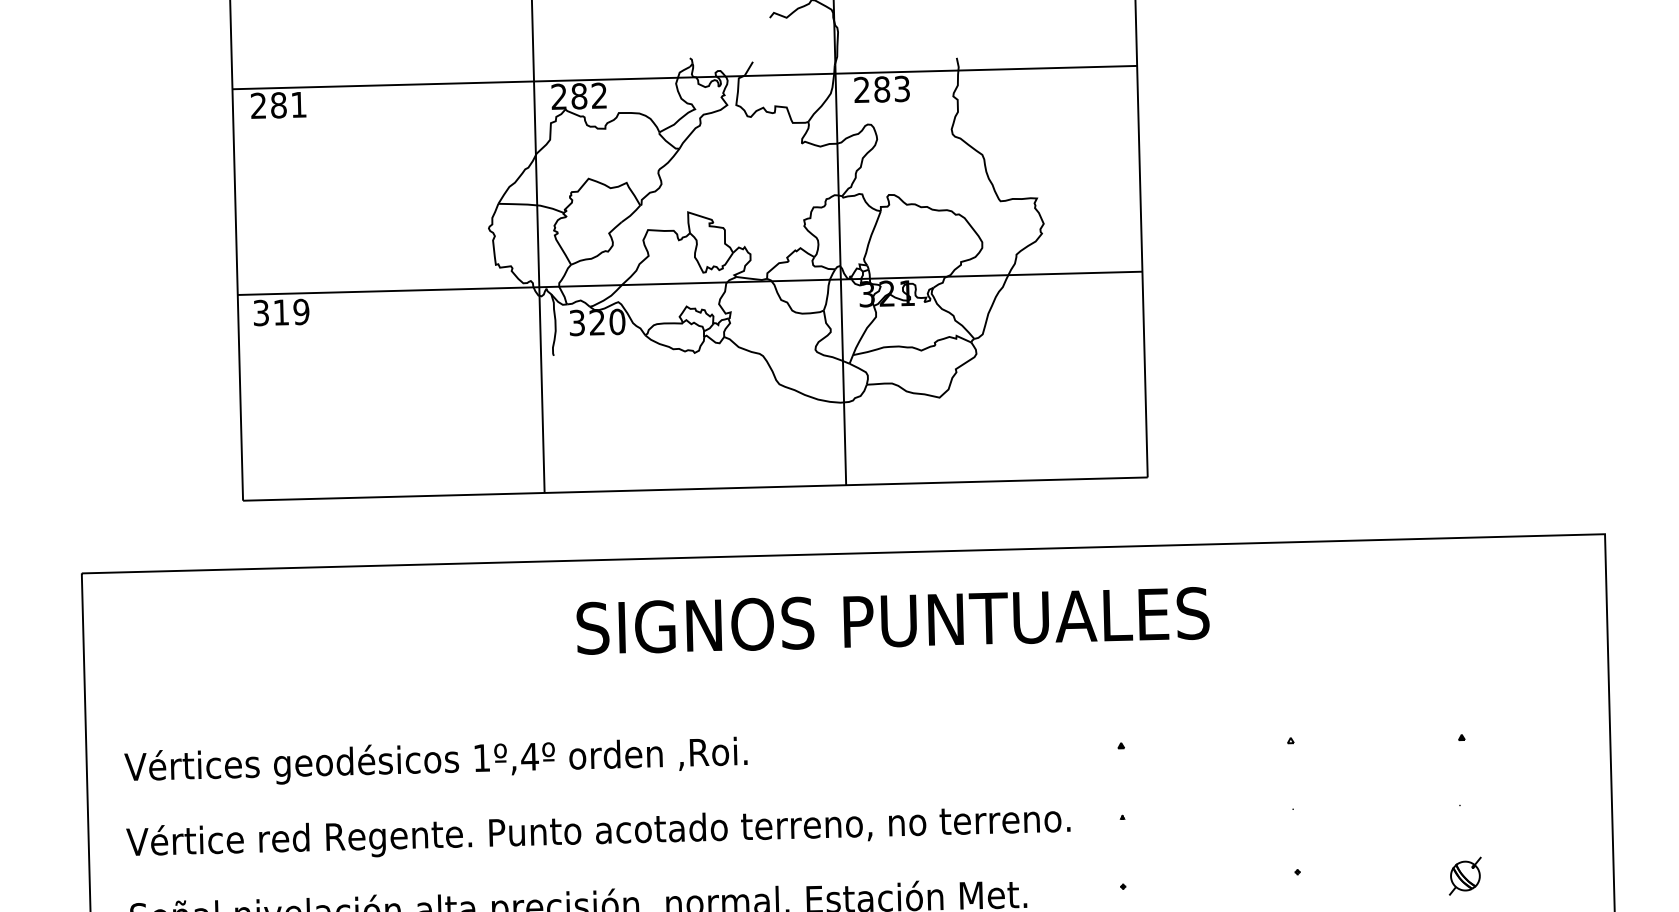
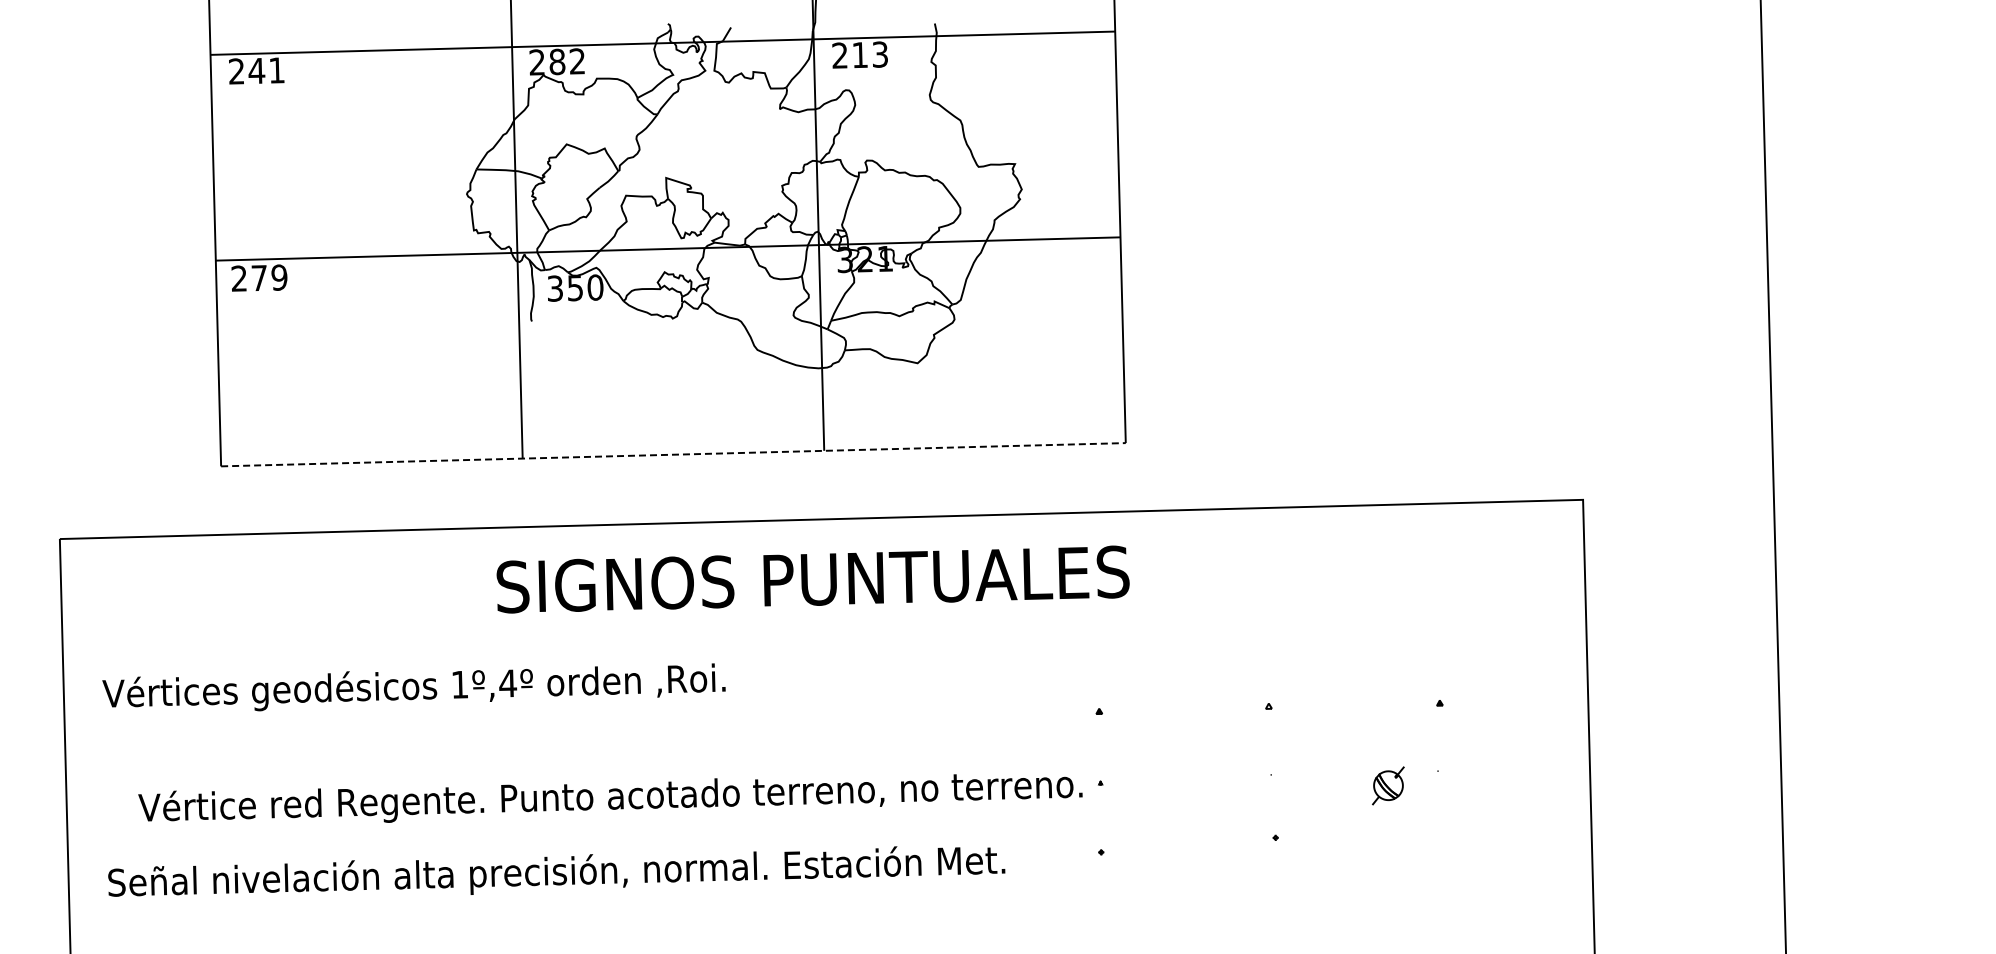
text: (882, 89) -> (860, 55), 283 -> 213
text: (278, 104) -> (256, 70), 281 -> 241
text: (270, 312) -> (248, 278), 319 -> 279
text: (596, 322) -> (574, 288), 320 -> 350
line: (695, 488) -> (673, 454), solid -> dashed
text: (892, 620) -> (812, 579), moved
text: (435, 760) -> (413, 687), moved
text: (598, 832) -> (610, 798), moved
part: (1465, 875) -> (1388, 785), moved

